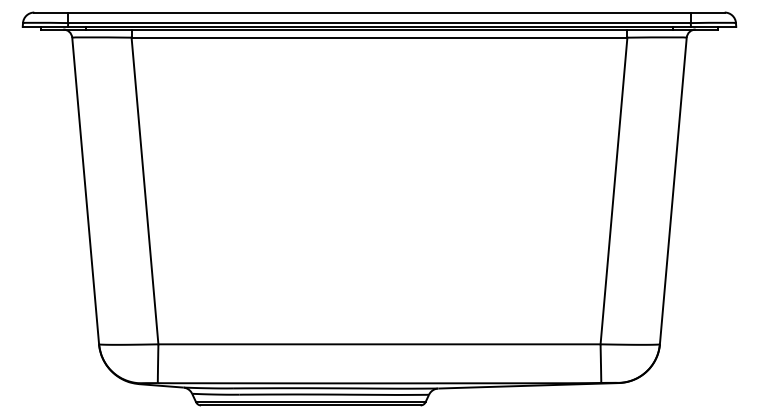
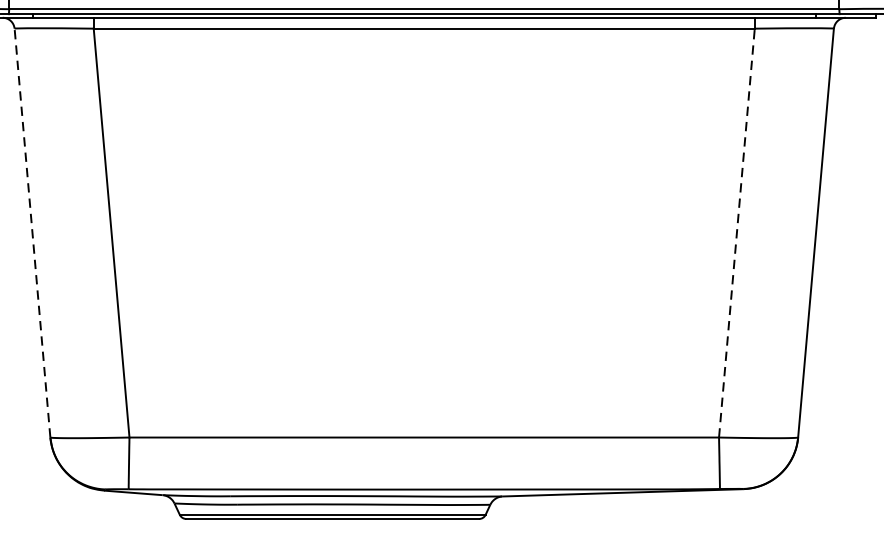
line: (85, 191) -> (32, 233), solid -> dashed
line: (613, 191) -> (736, 233), solid -> dashed

